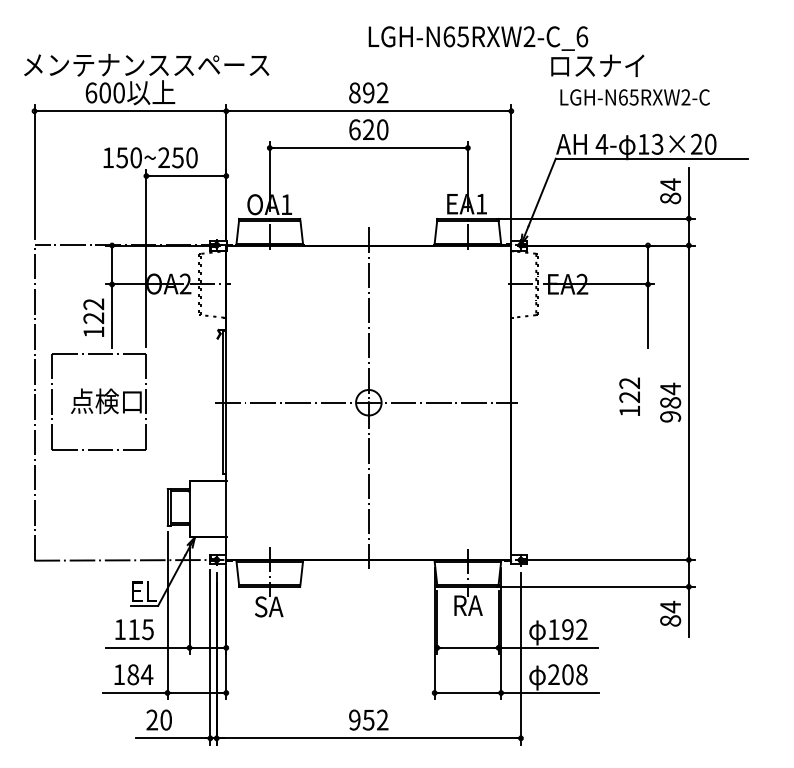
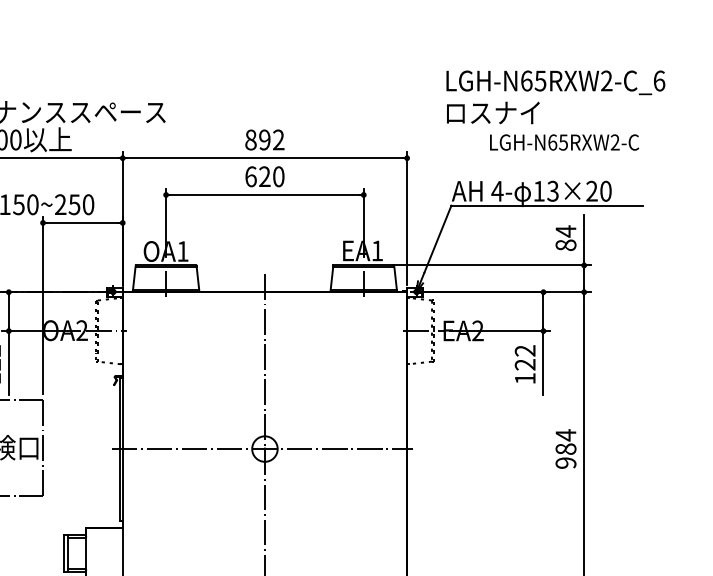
text: (478, 38) -> (555, 82), moved
text: (634, 97) -> (563, 142), moved
text: (629, 396) -> (524, 364), moved

